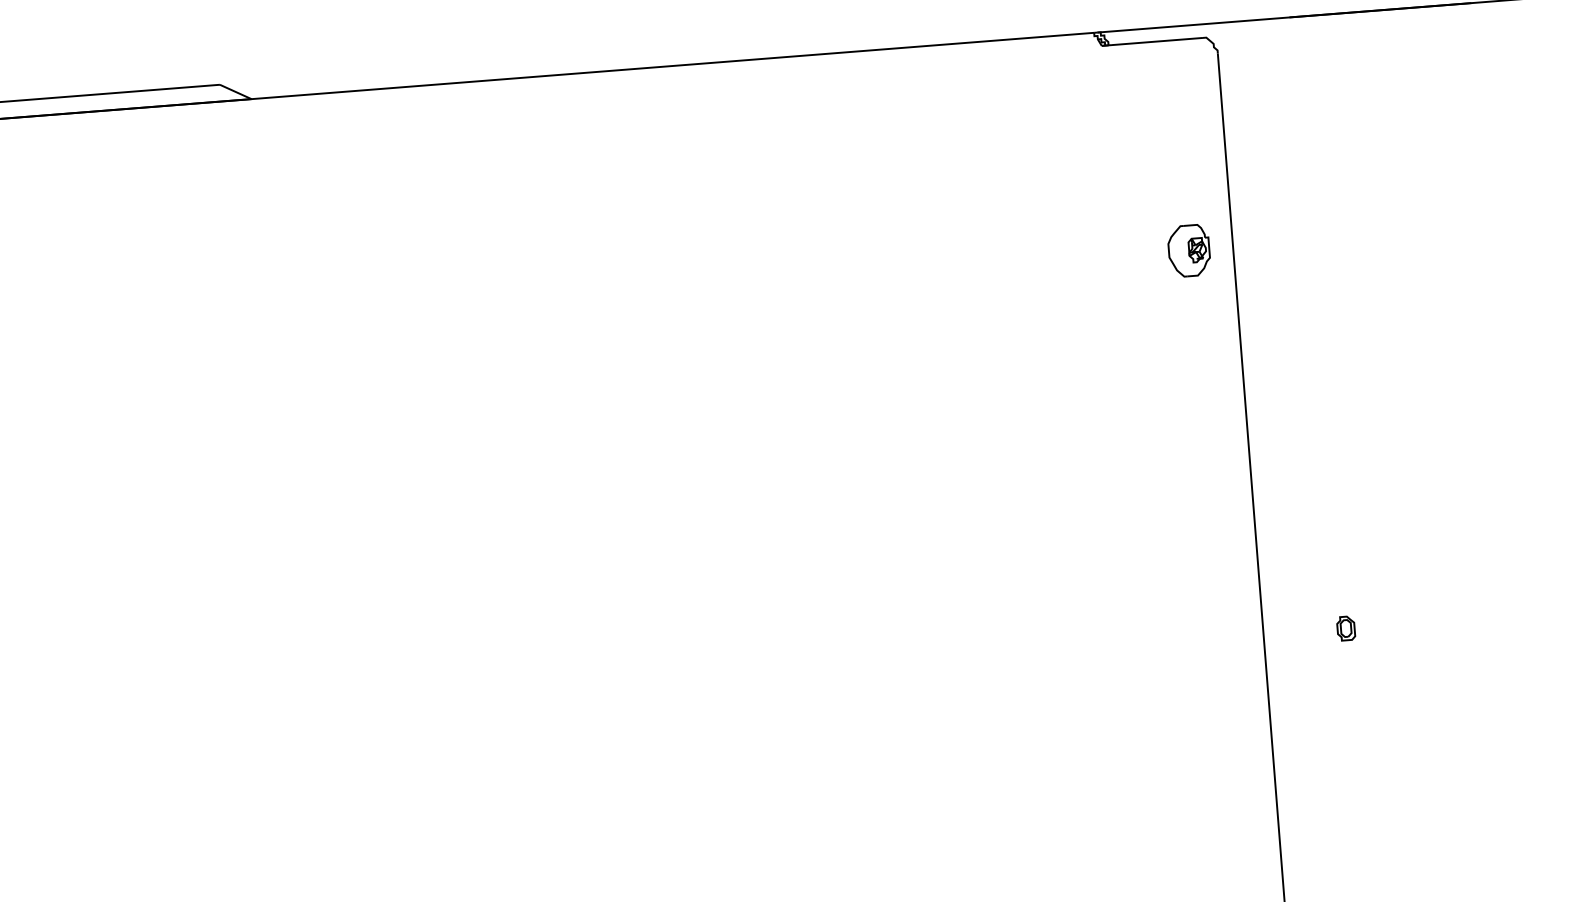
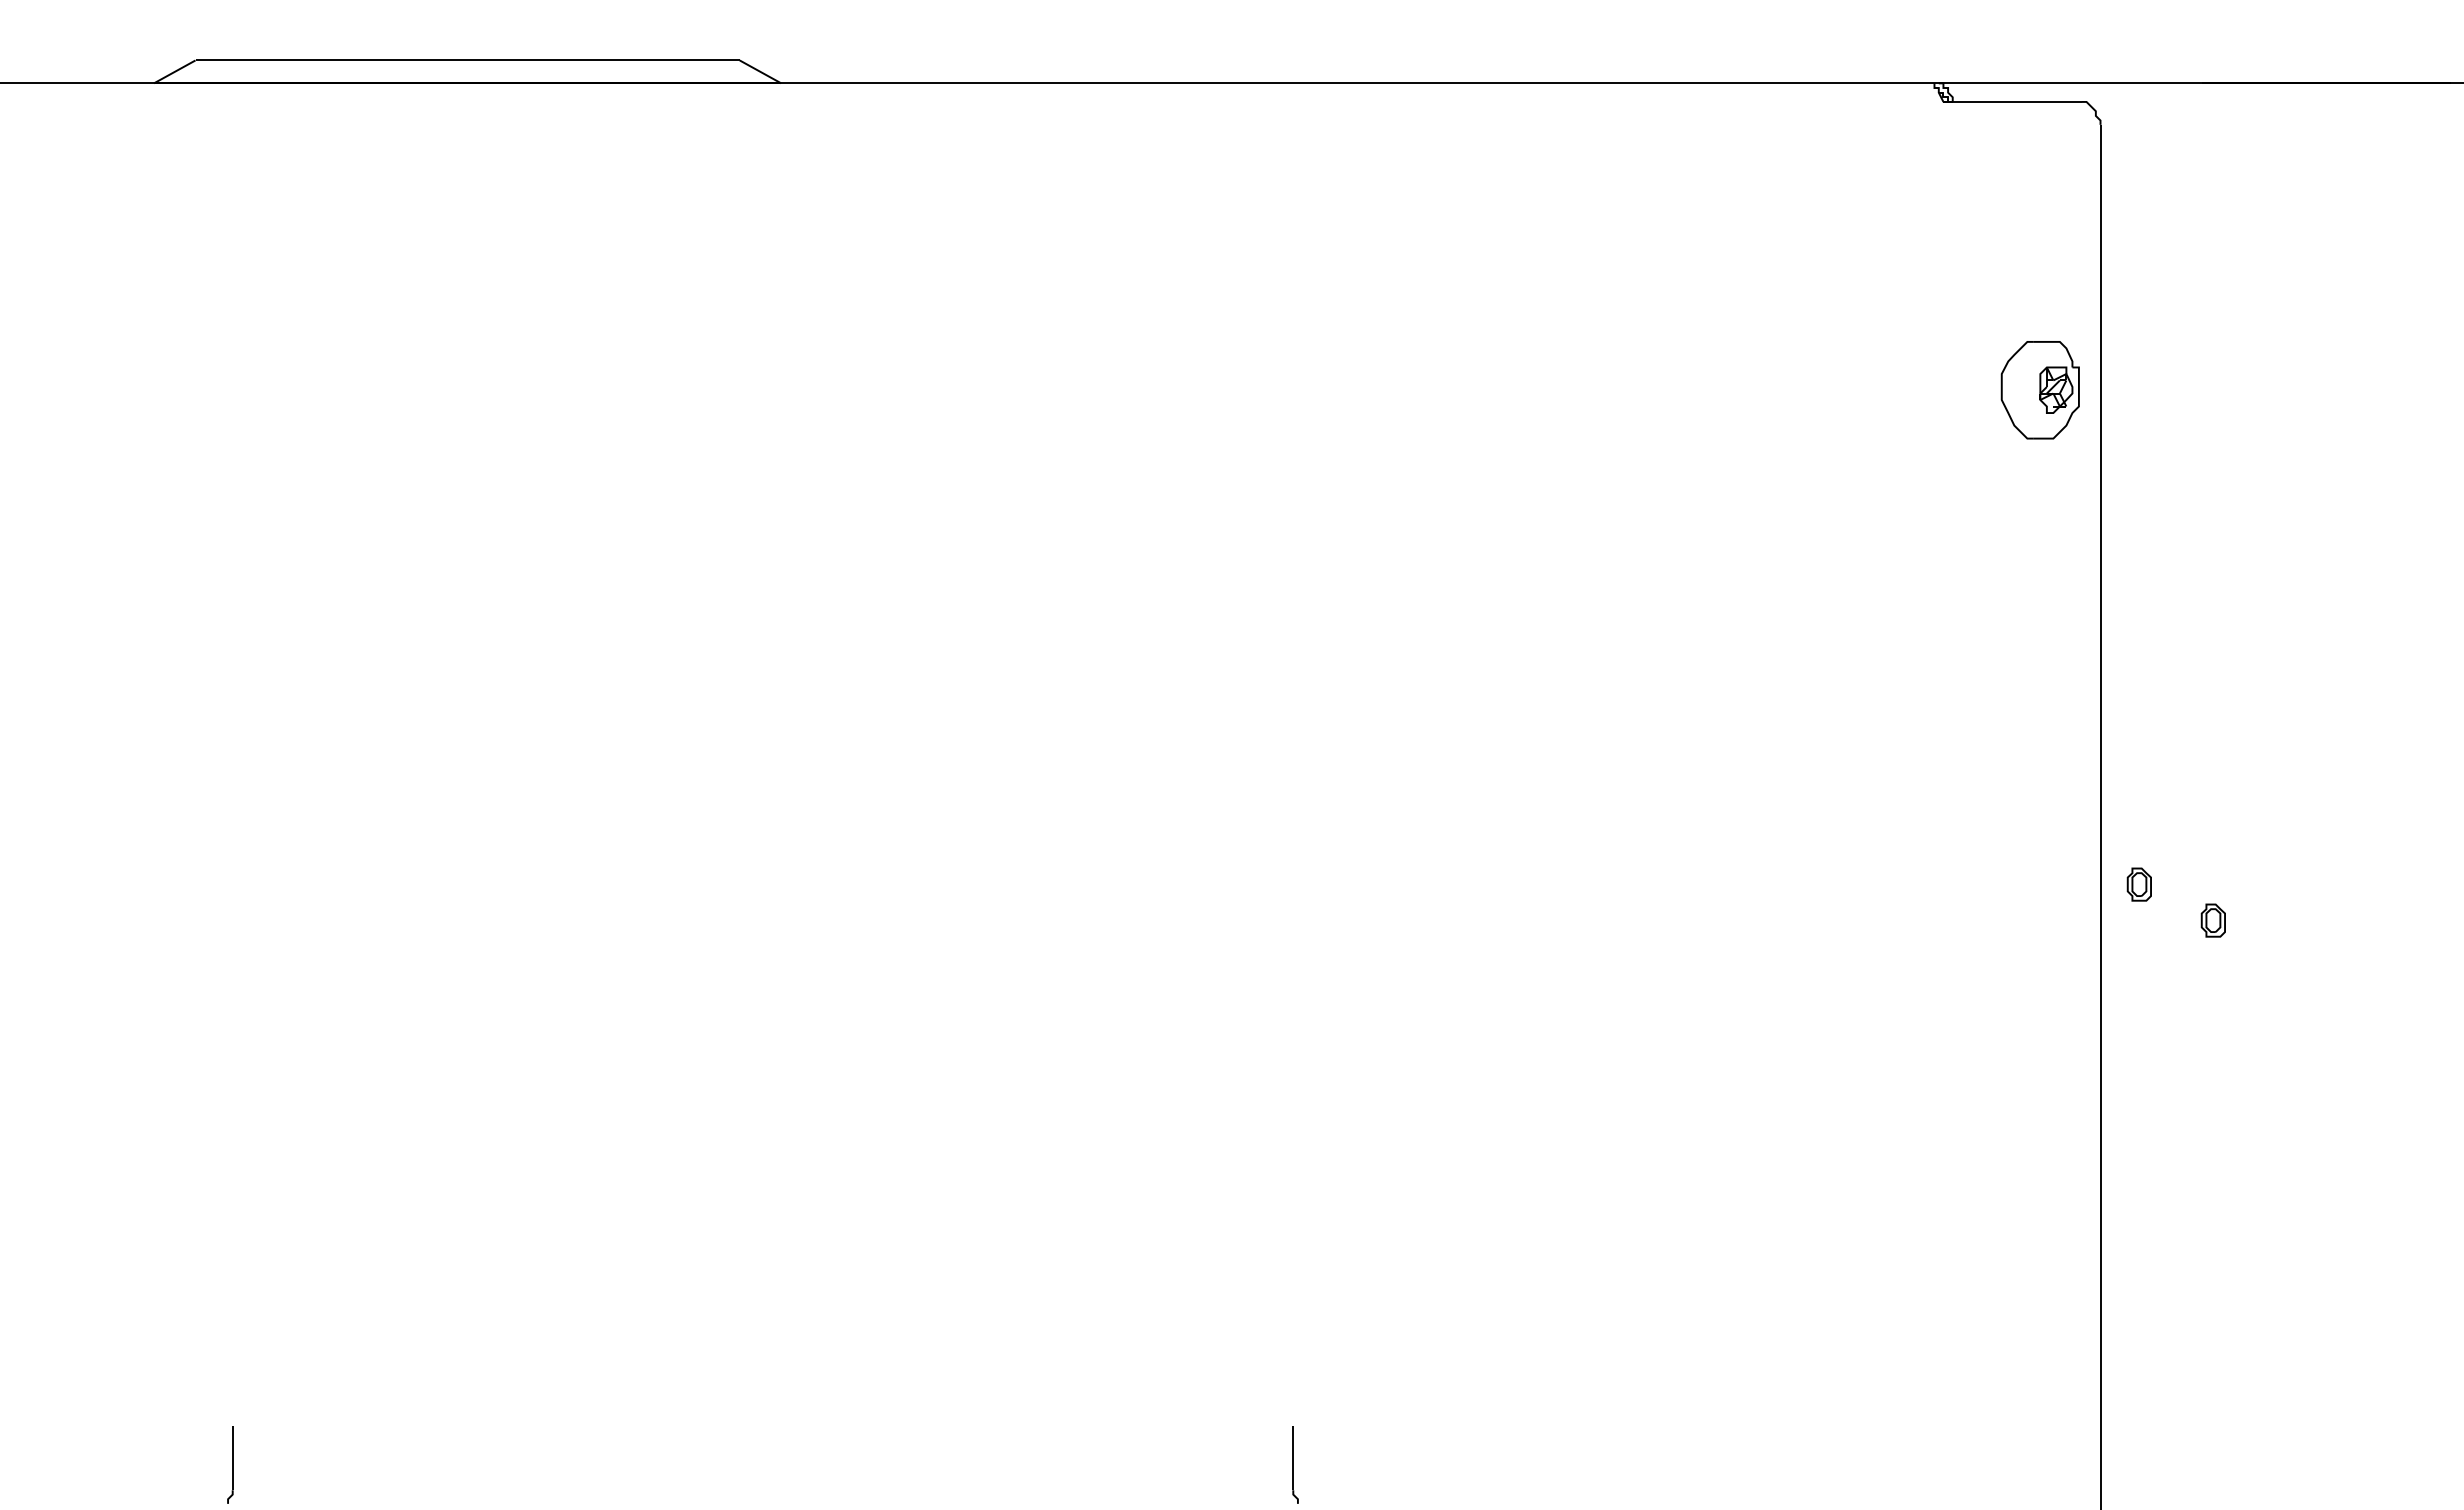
part: (1189, 250) -> (2040, 389), size x1.4
part: (1289, 606) -> (2138, 884), added

